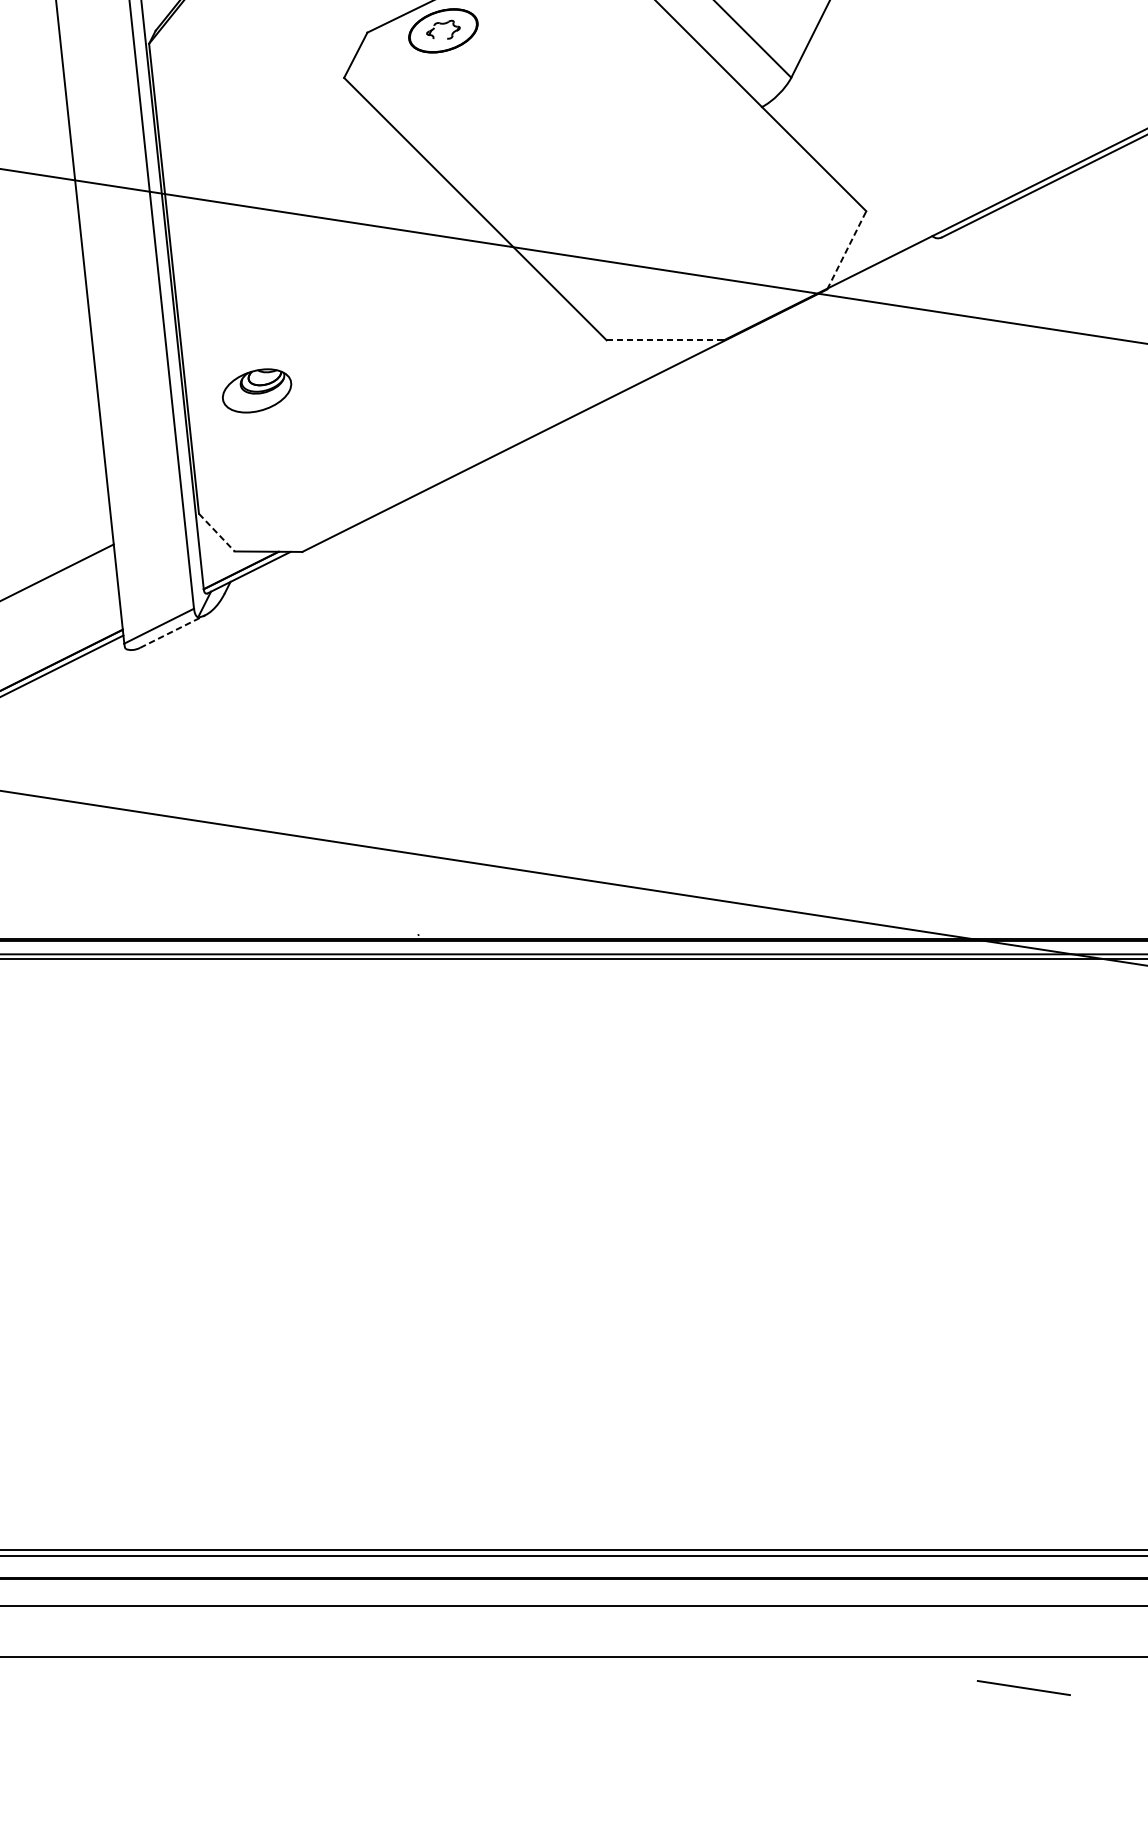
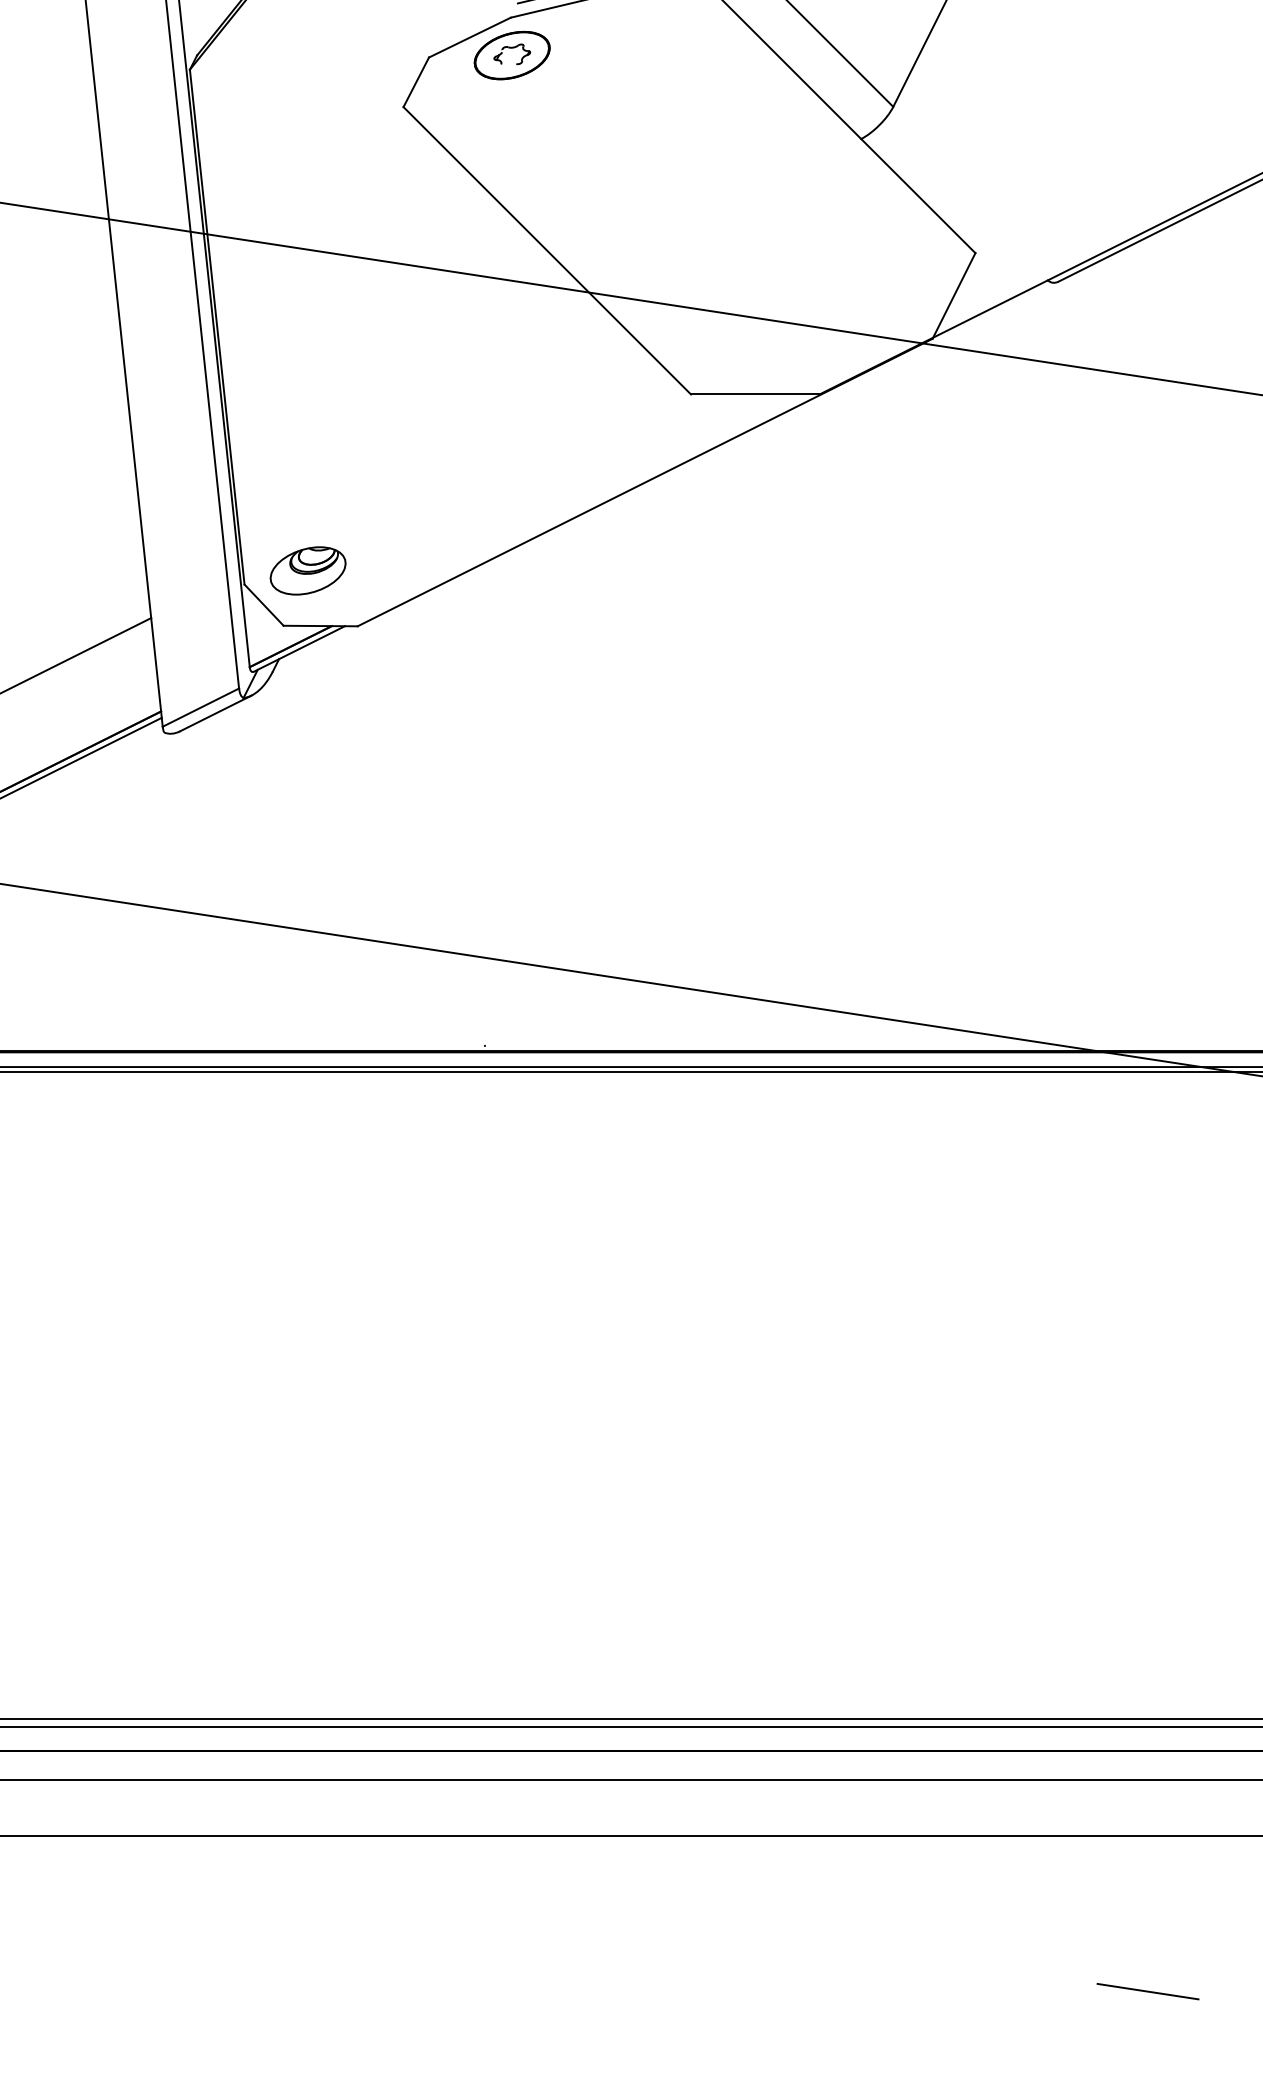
line: (847, 249) -> (954, 295), dashed -> solid
line: (665, 340) -> (755, 394), dashed -> solid
part: (256, 390) -> (307, 570), moved
line: (217, 532) -> (264, 605), dashed -> solid
line: (172, 631) -> (215, 713), dashed -> solid
line: (1023, 1687) -> (1147, 1991), moved

